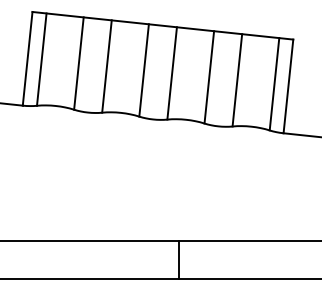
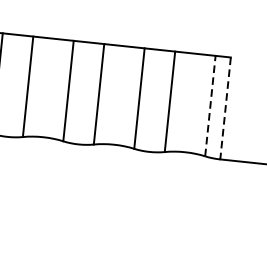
line: (274, 83) -> (210, 105), solid -> dashed
line: (288, 86) -> (225, 108), solid -> dashed

